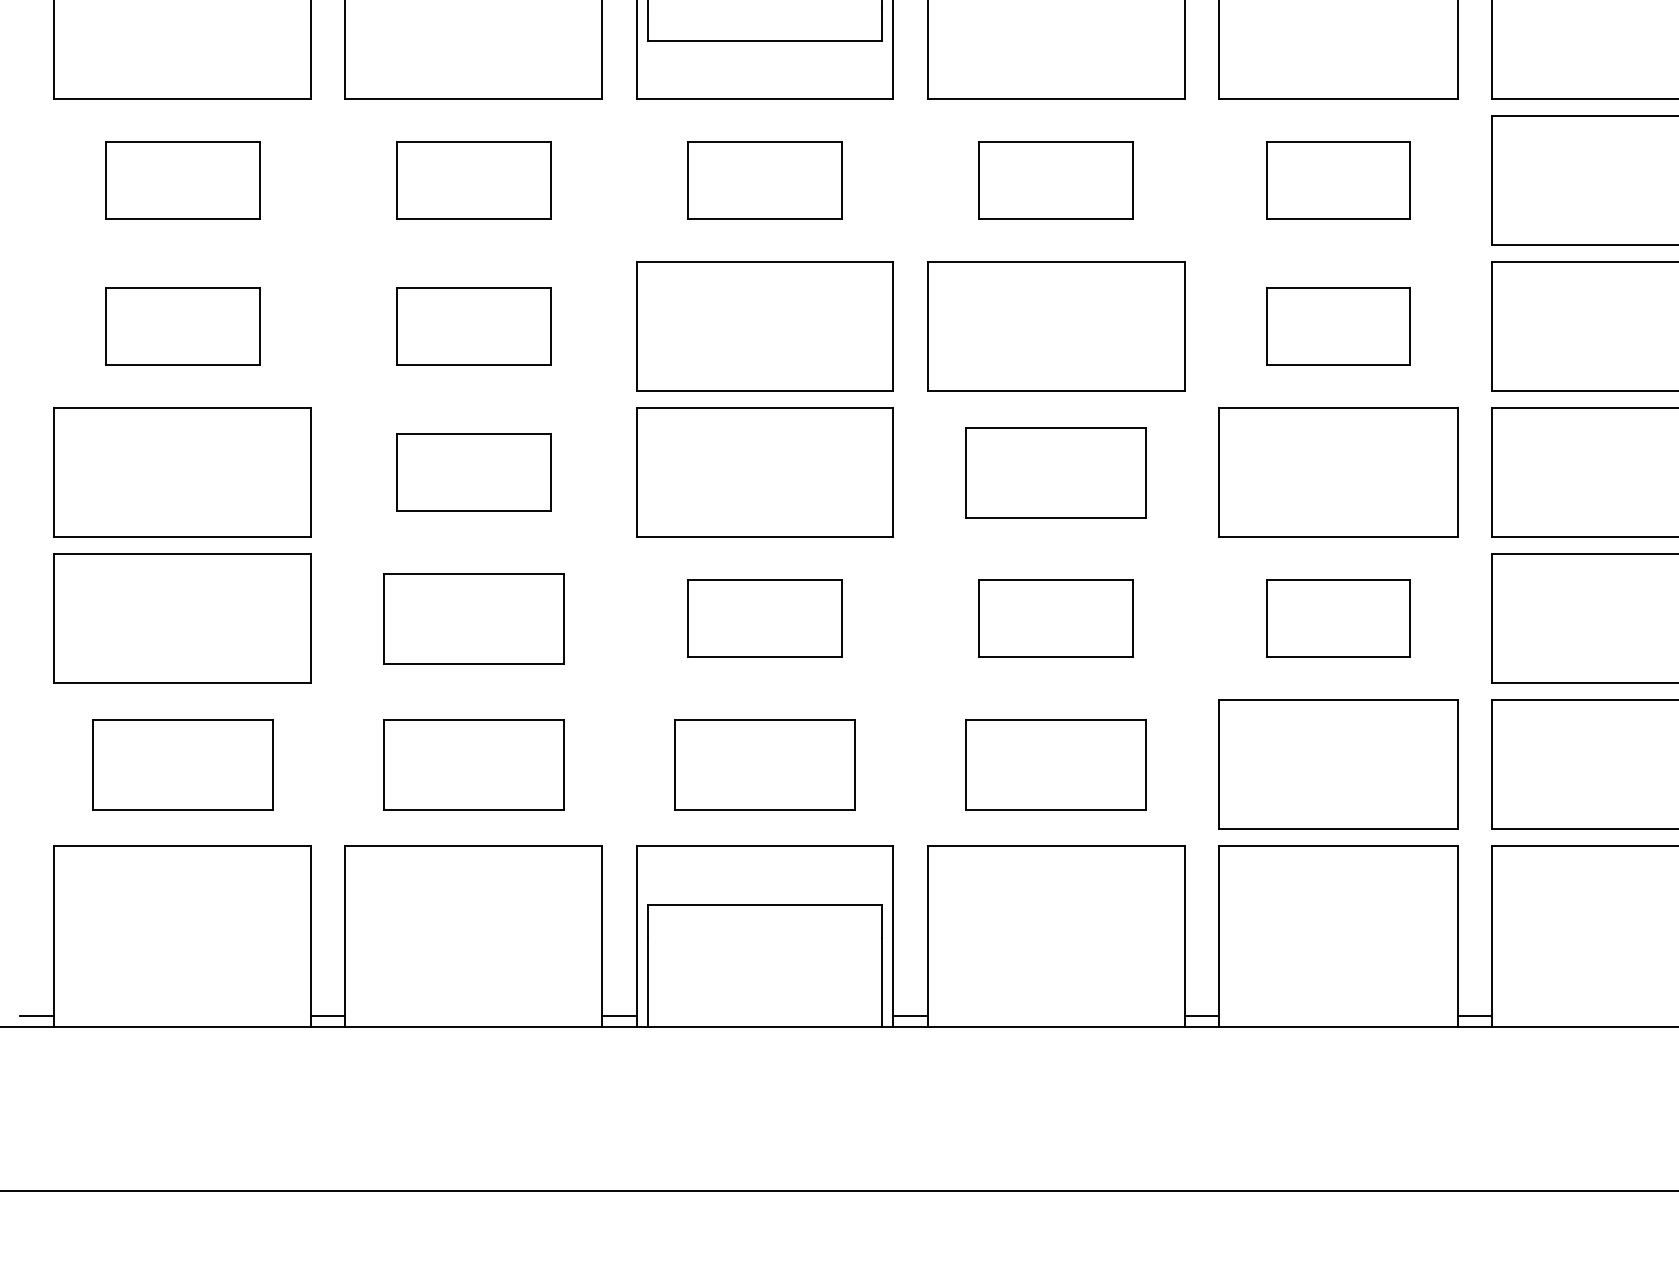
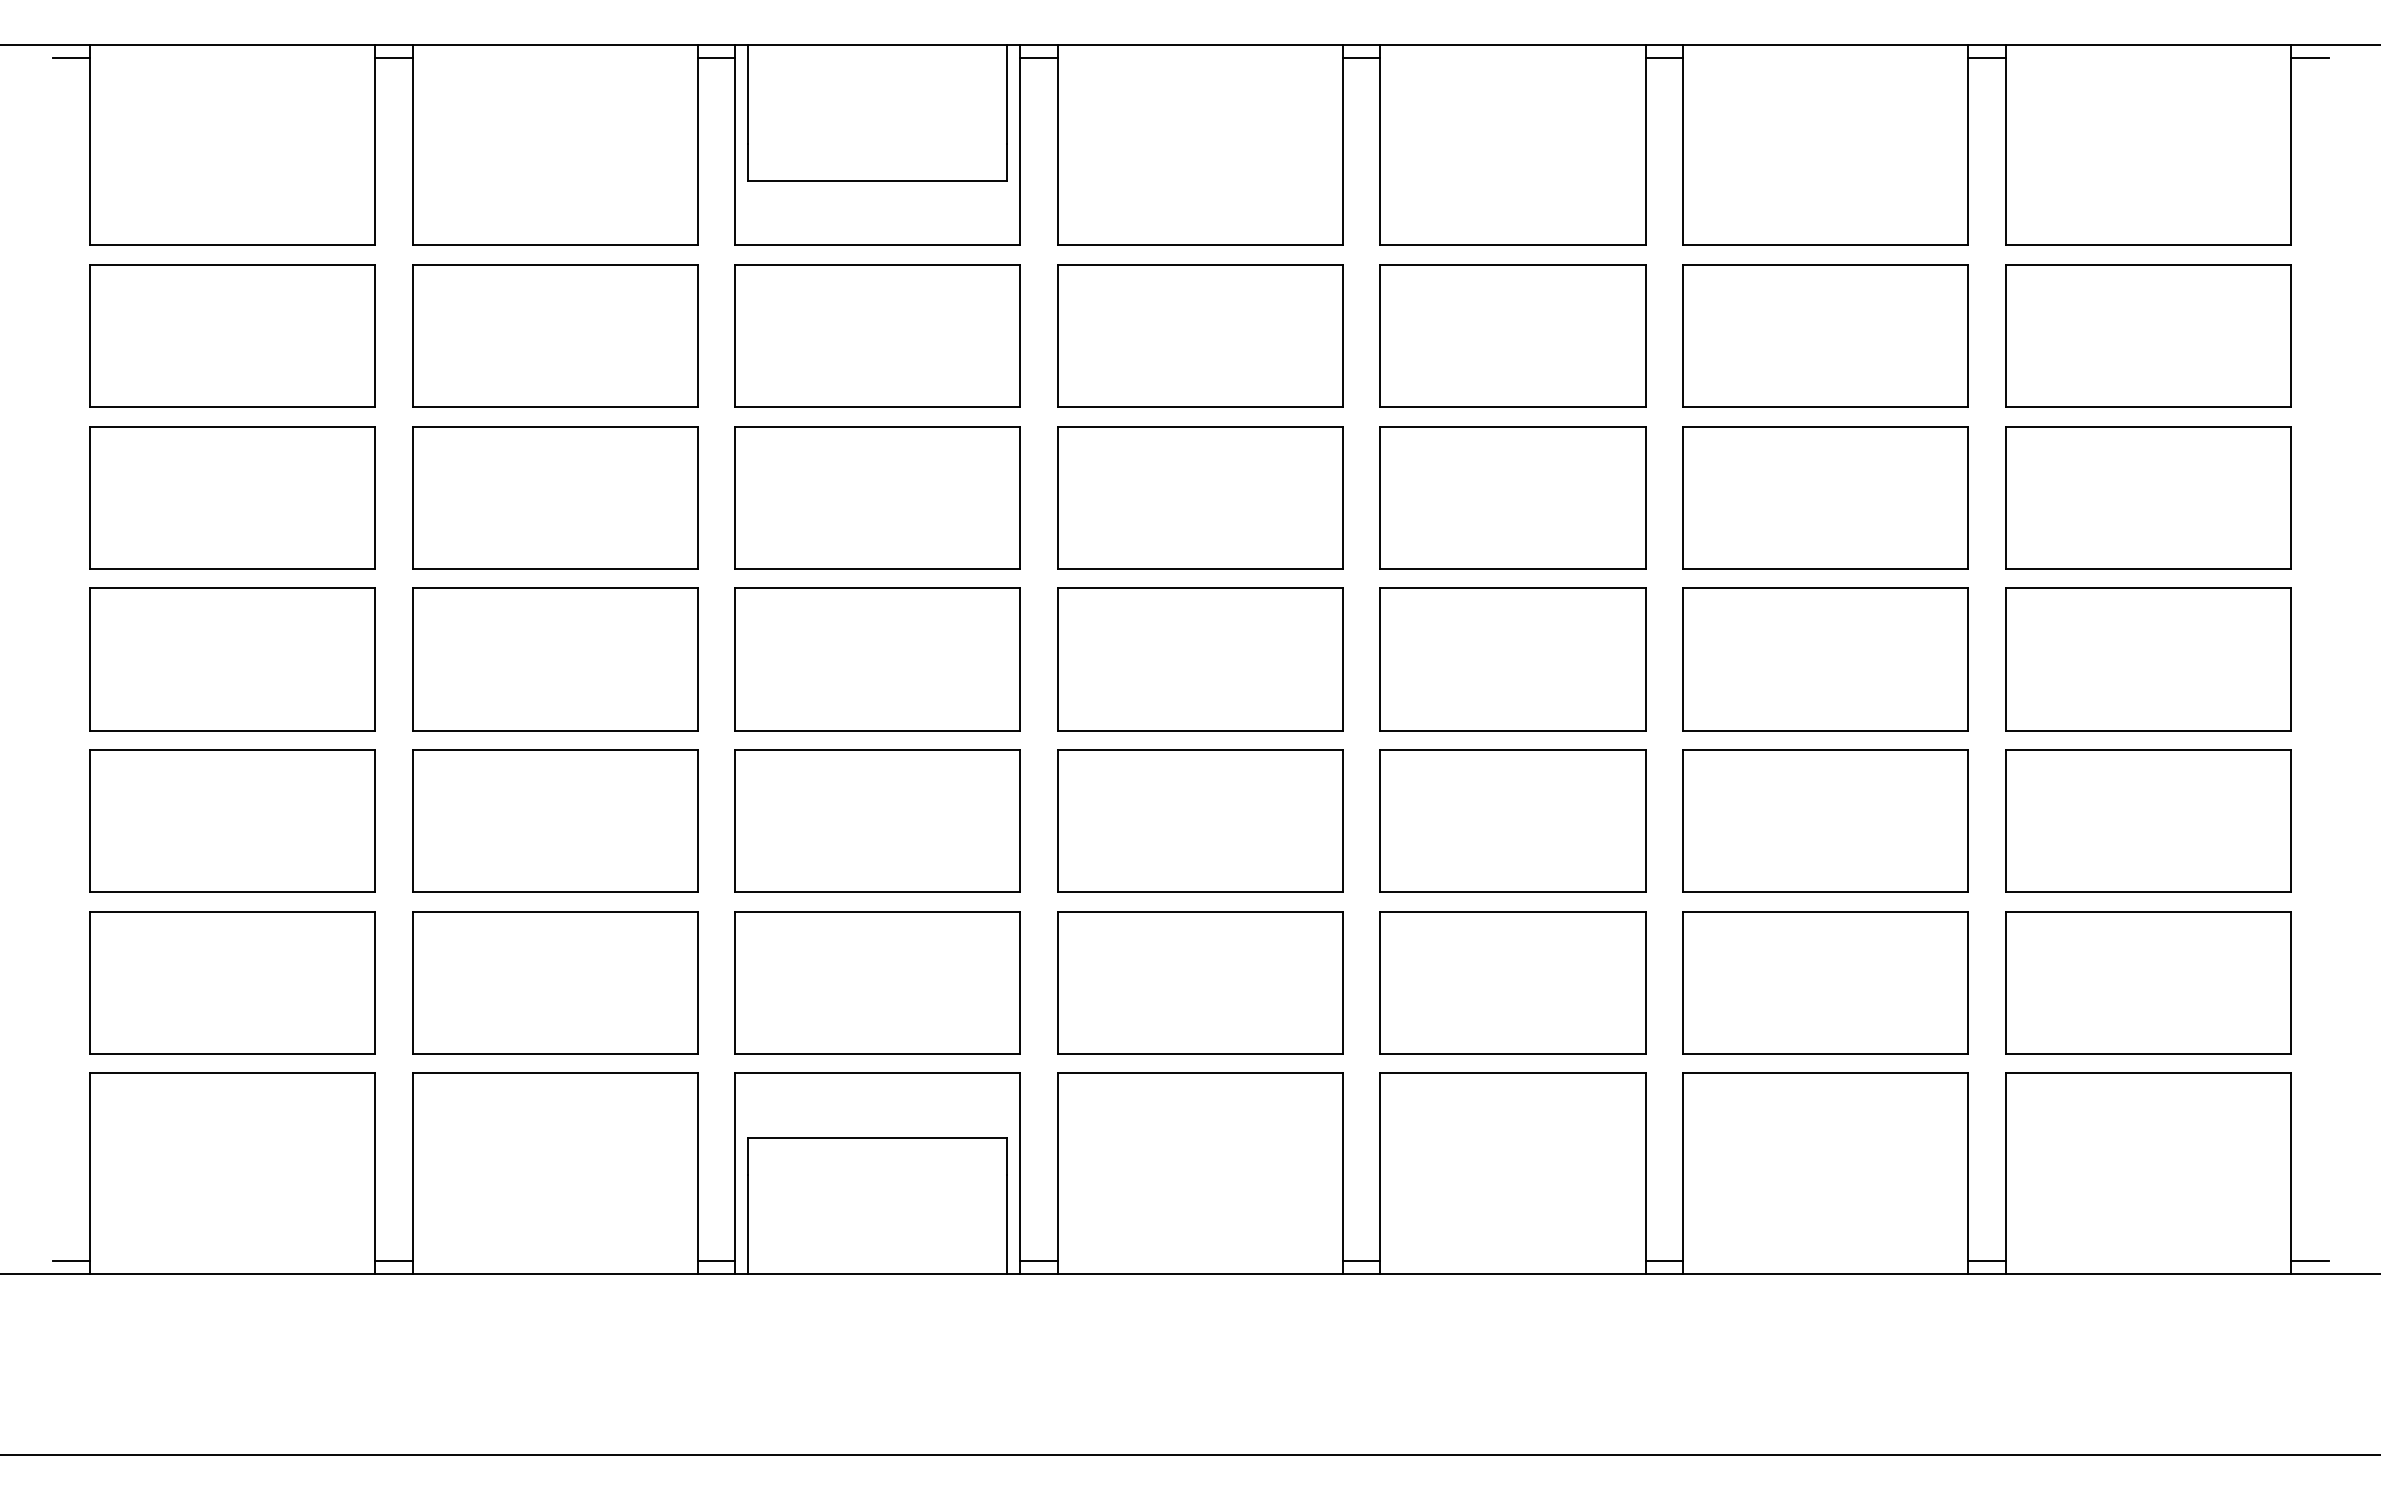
part: (182, 180) -> (232, 335), size x1.67
part: (474, 180) -> (555, 335), size x1.67
part: (764, 180) -> (877, 335), size x1.67
part: (1056, 180) -> (1200, 335), size x1.67
part: (1338, 180) -> (1512, 335), size x1.67
part: (182, 326) -> (232, 497), size x1.67
part: (474, 326) -> (555, 497), size x1.67
part: (1338, 326) -> (1512, 497), size x1.67
part: (474, 472) -> (555, 659), size x1.67
part: (1056, 472) -> (1200, 659), size x1.43
part: (474, 618) -> (555, 820), size x1.43
part: (764, 618) -> (877, 820), size x1.67
part: (1056, 618) -> (1200, 820), size x1.67
part: (1338, 618) -> (1512, 820), size x1.67
part: (182, 764) -> (232, 982), size x1.43
part: (474, 764) -> (555, 982), size x1.43
part: (764, 764) -> (877, 982), size x1.43
part: (1056, 764) -> (1200, 982), size x1.43

